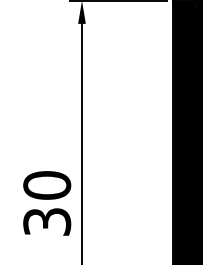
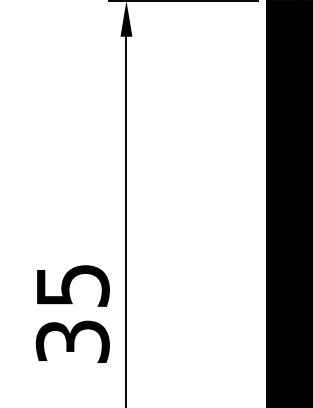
text: (47, 185) -> (73, 285), 30 -> 35

